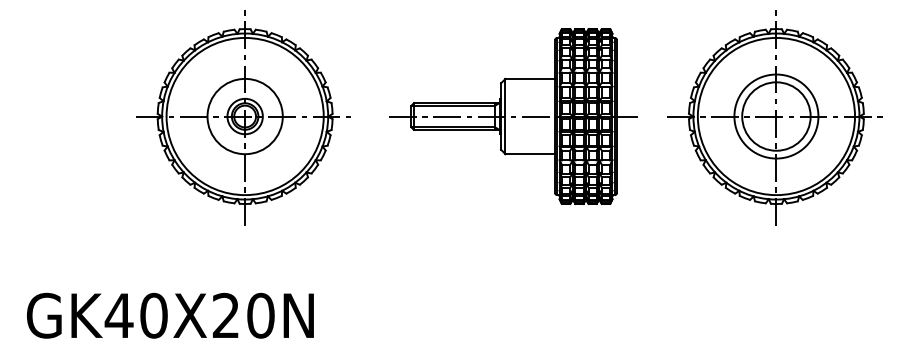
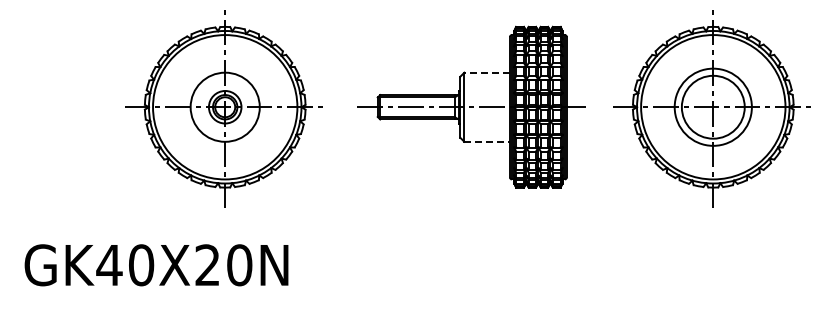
line: (530, 78) -> (487, 72), solid -> dashed
line: (530, 153) -> (487, 141), solid -> dashed
text: (170, 316) -> (156, 265), moved

